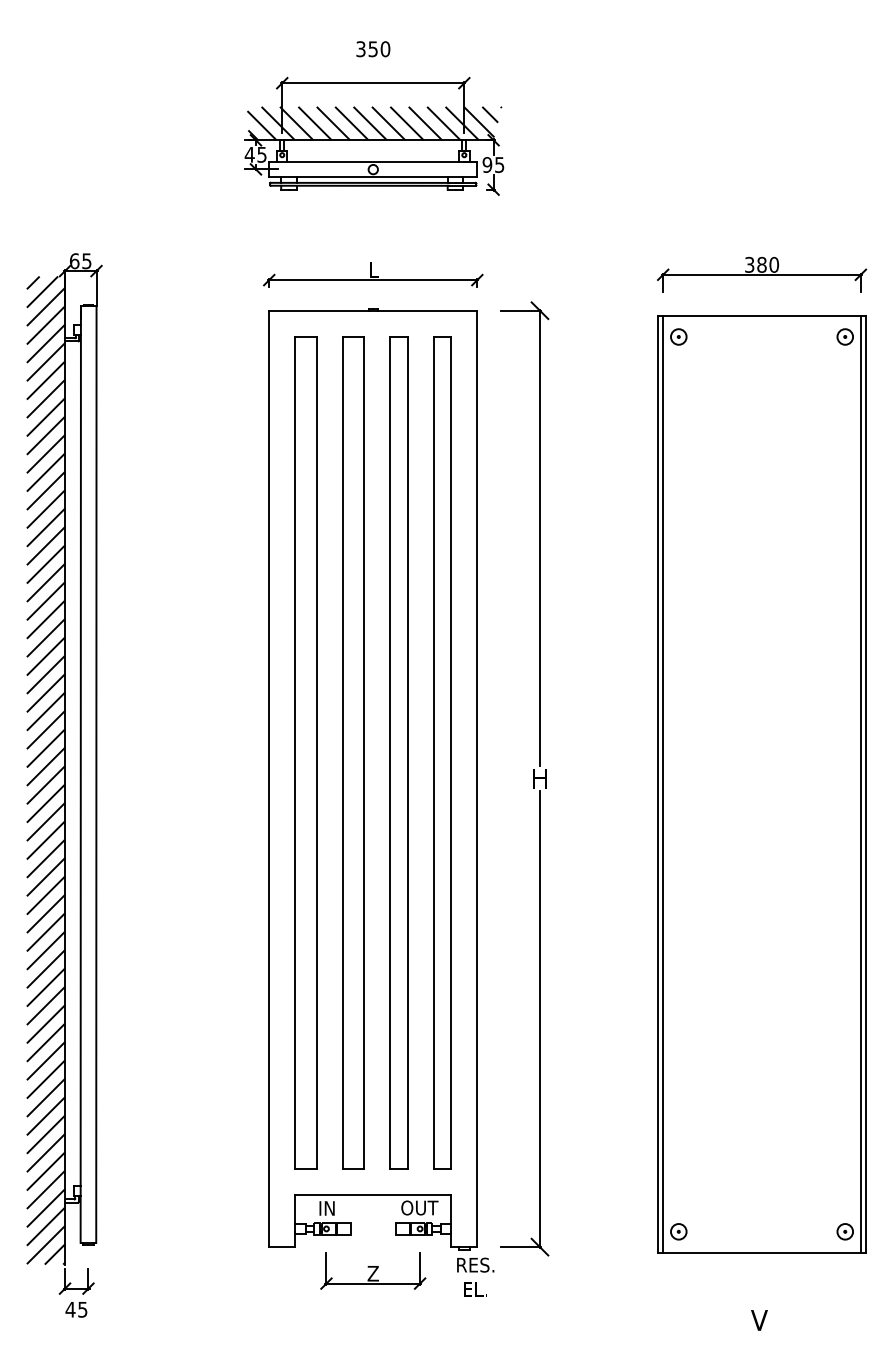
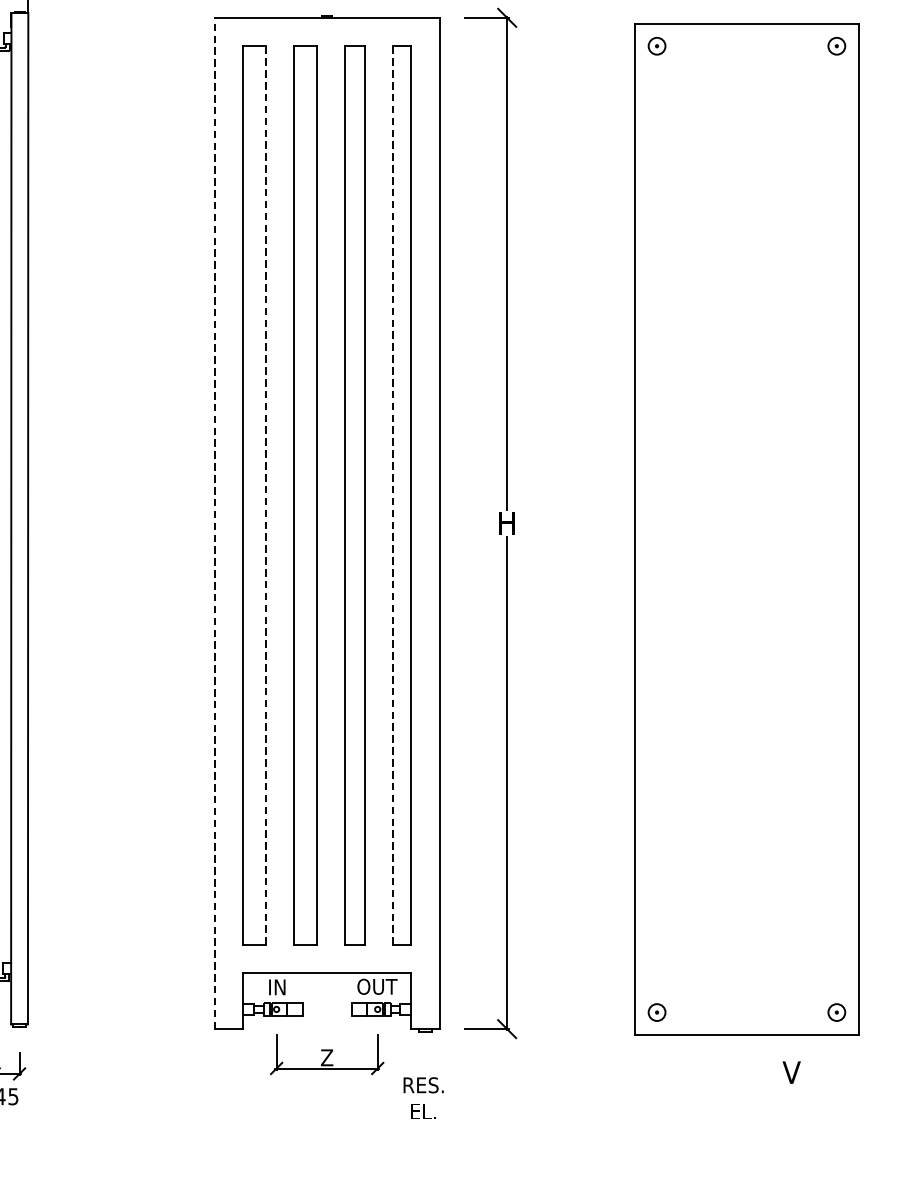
line: (316, 752) -> (265, 494), solid -> dashed
line: (433, 752) -> (392, 494), solid -> dashed
line: (269, 778) -> (215, 523), solid -> dashed
line: (663, 784) -> (640, 529), removed
line: (860, 784) -> (853, 529), removed
text: (475, 1276) -> (423, 1097), moved
text: (759, 1320) -> (791, 1072), moved

